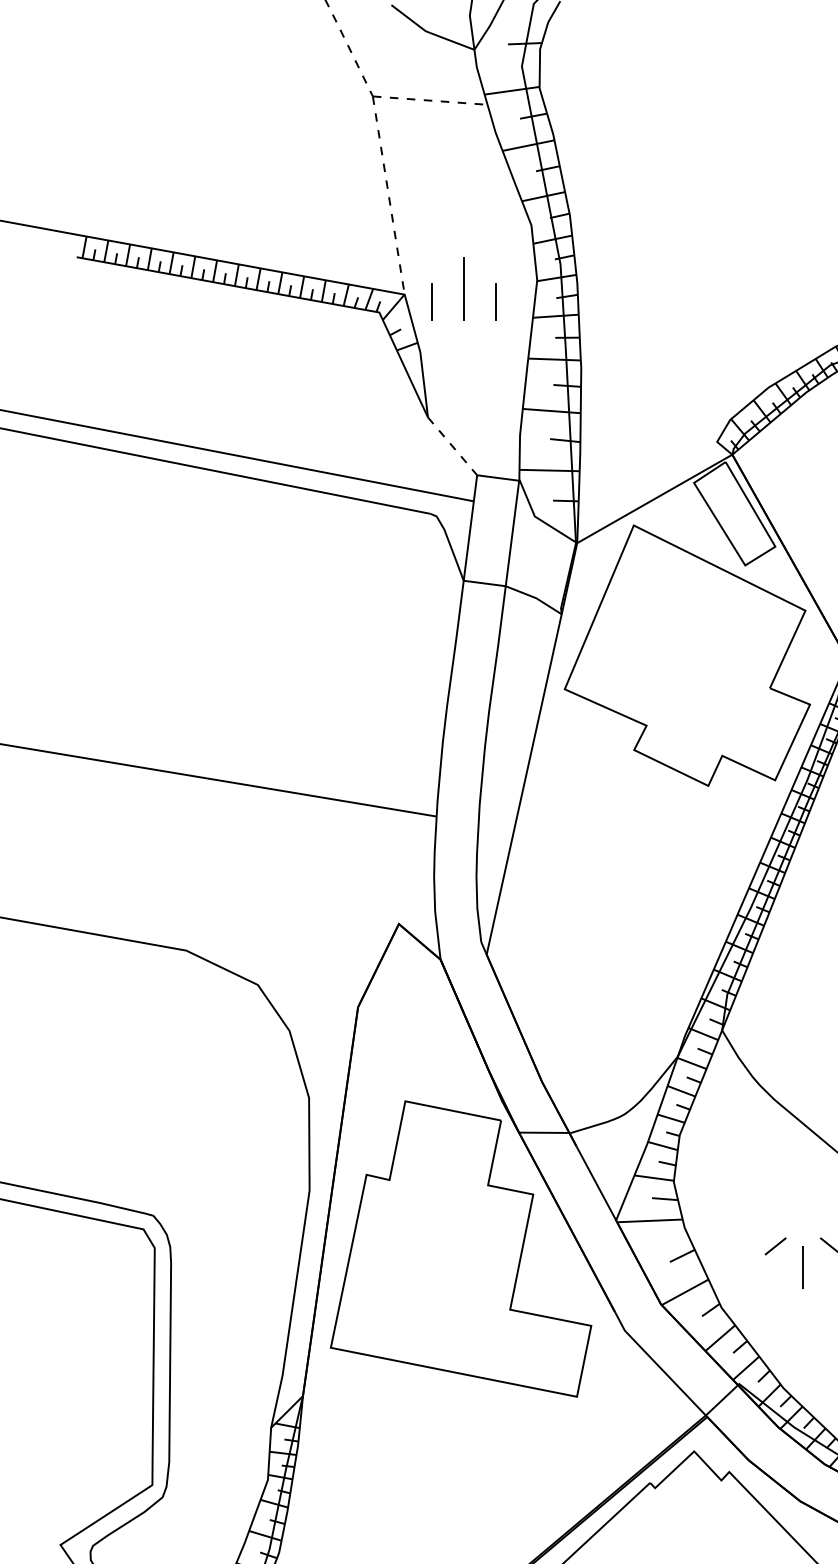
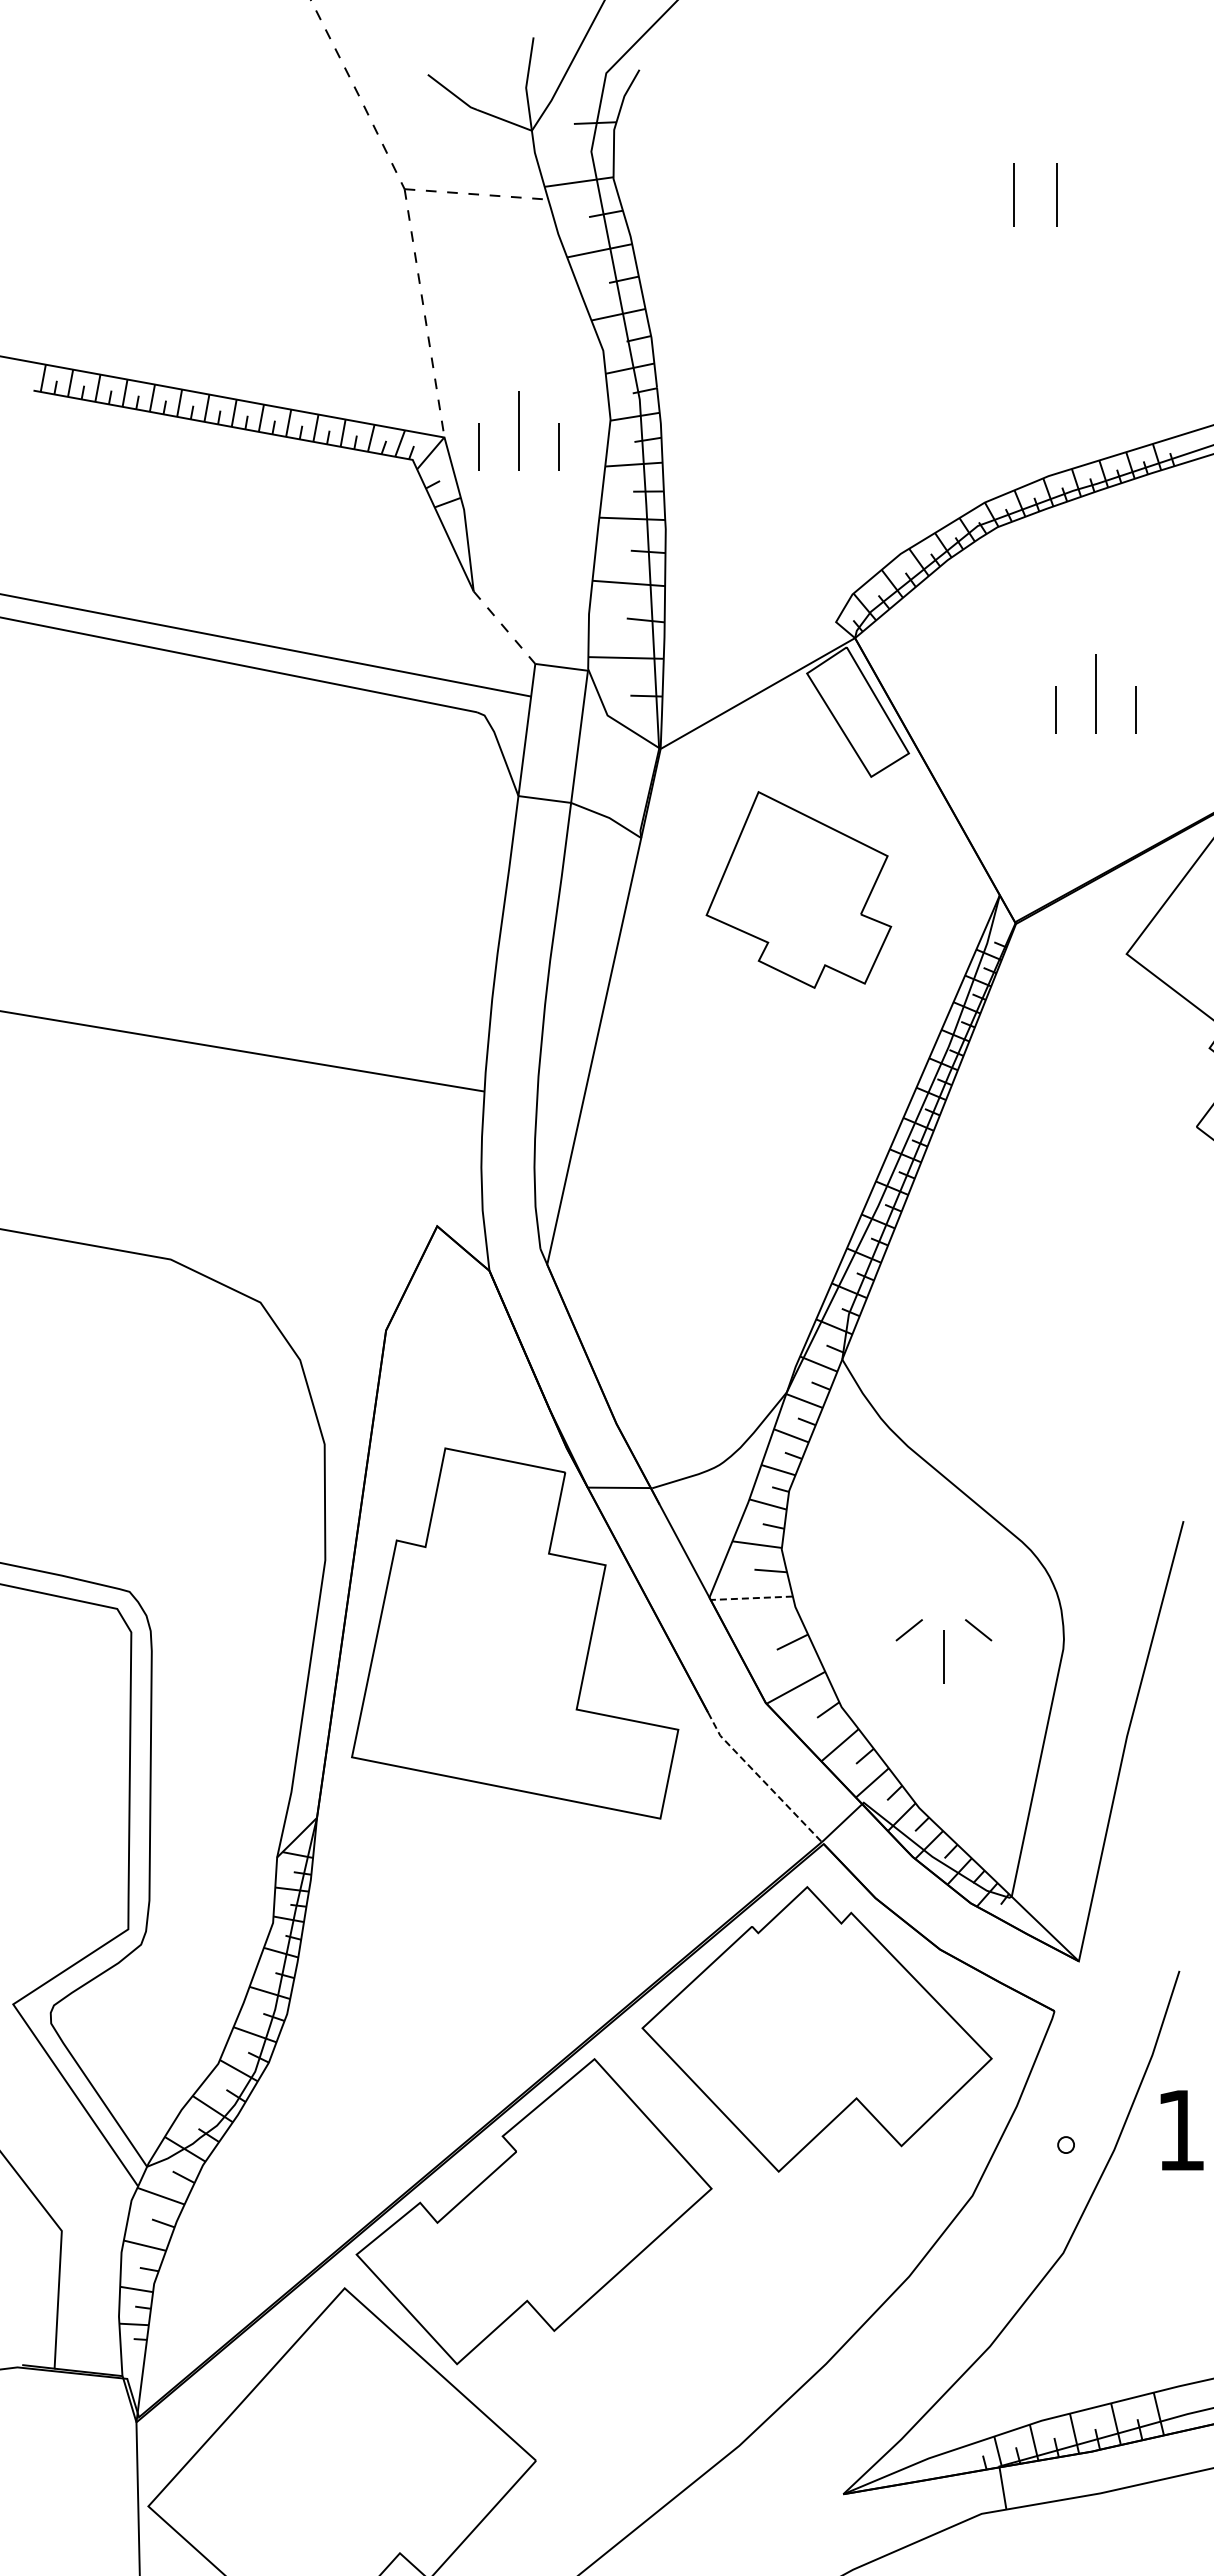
part: (687, 655) -> (798, 889), size x0.6
line: (649, 1221) -> (751, 1598), solid -> dashed
line: (658, 1365) -> (762, 1779), solid -> dashed

